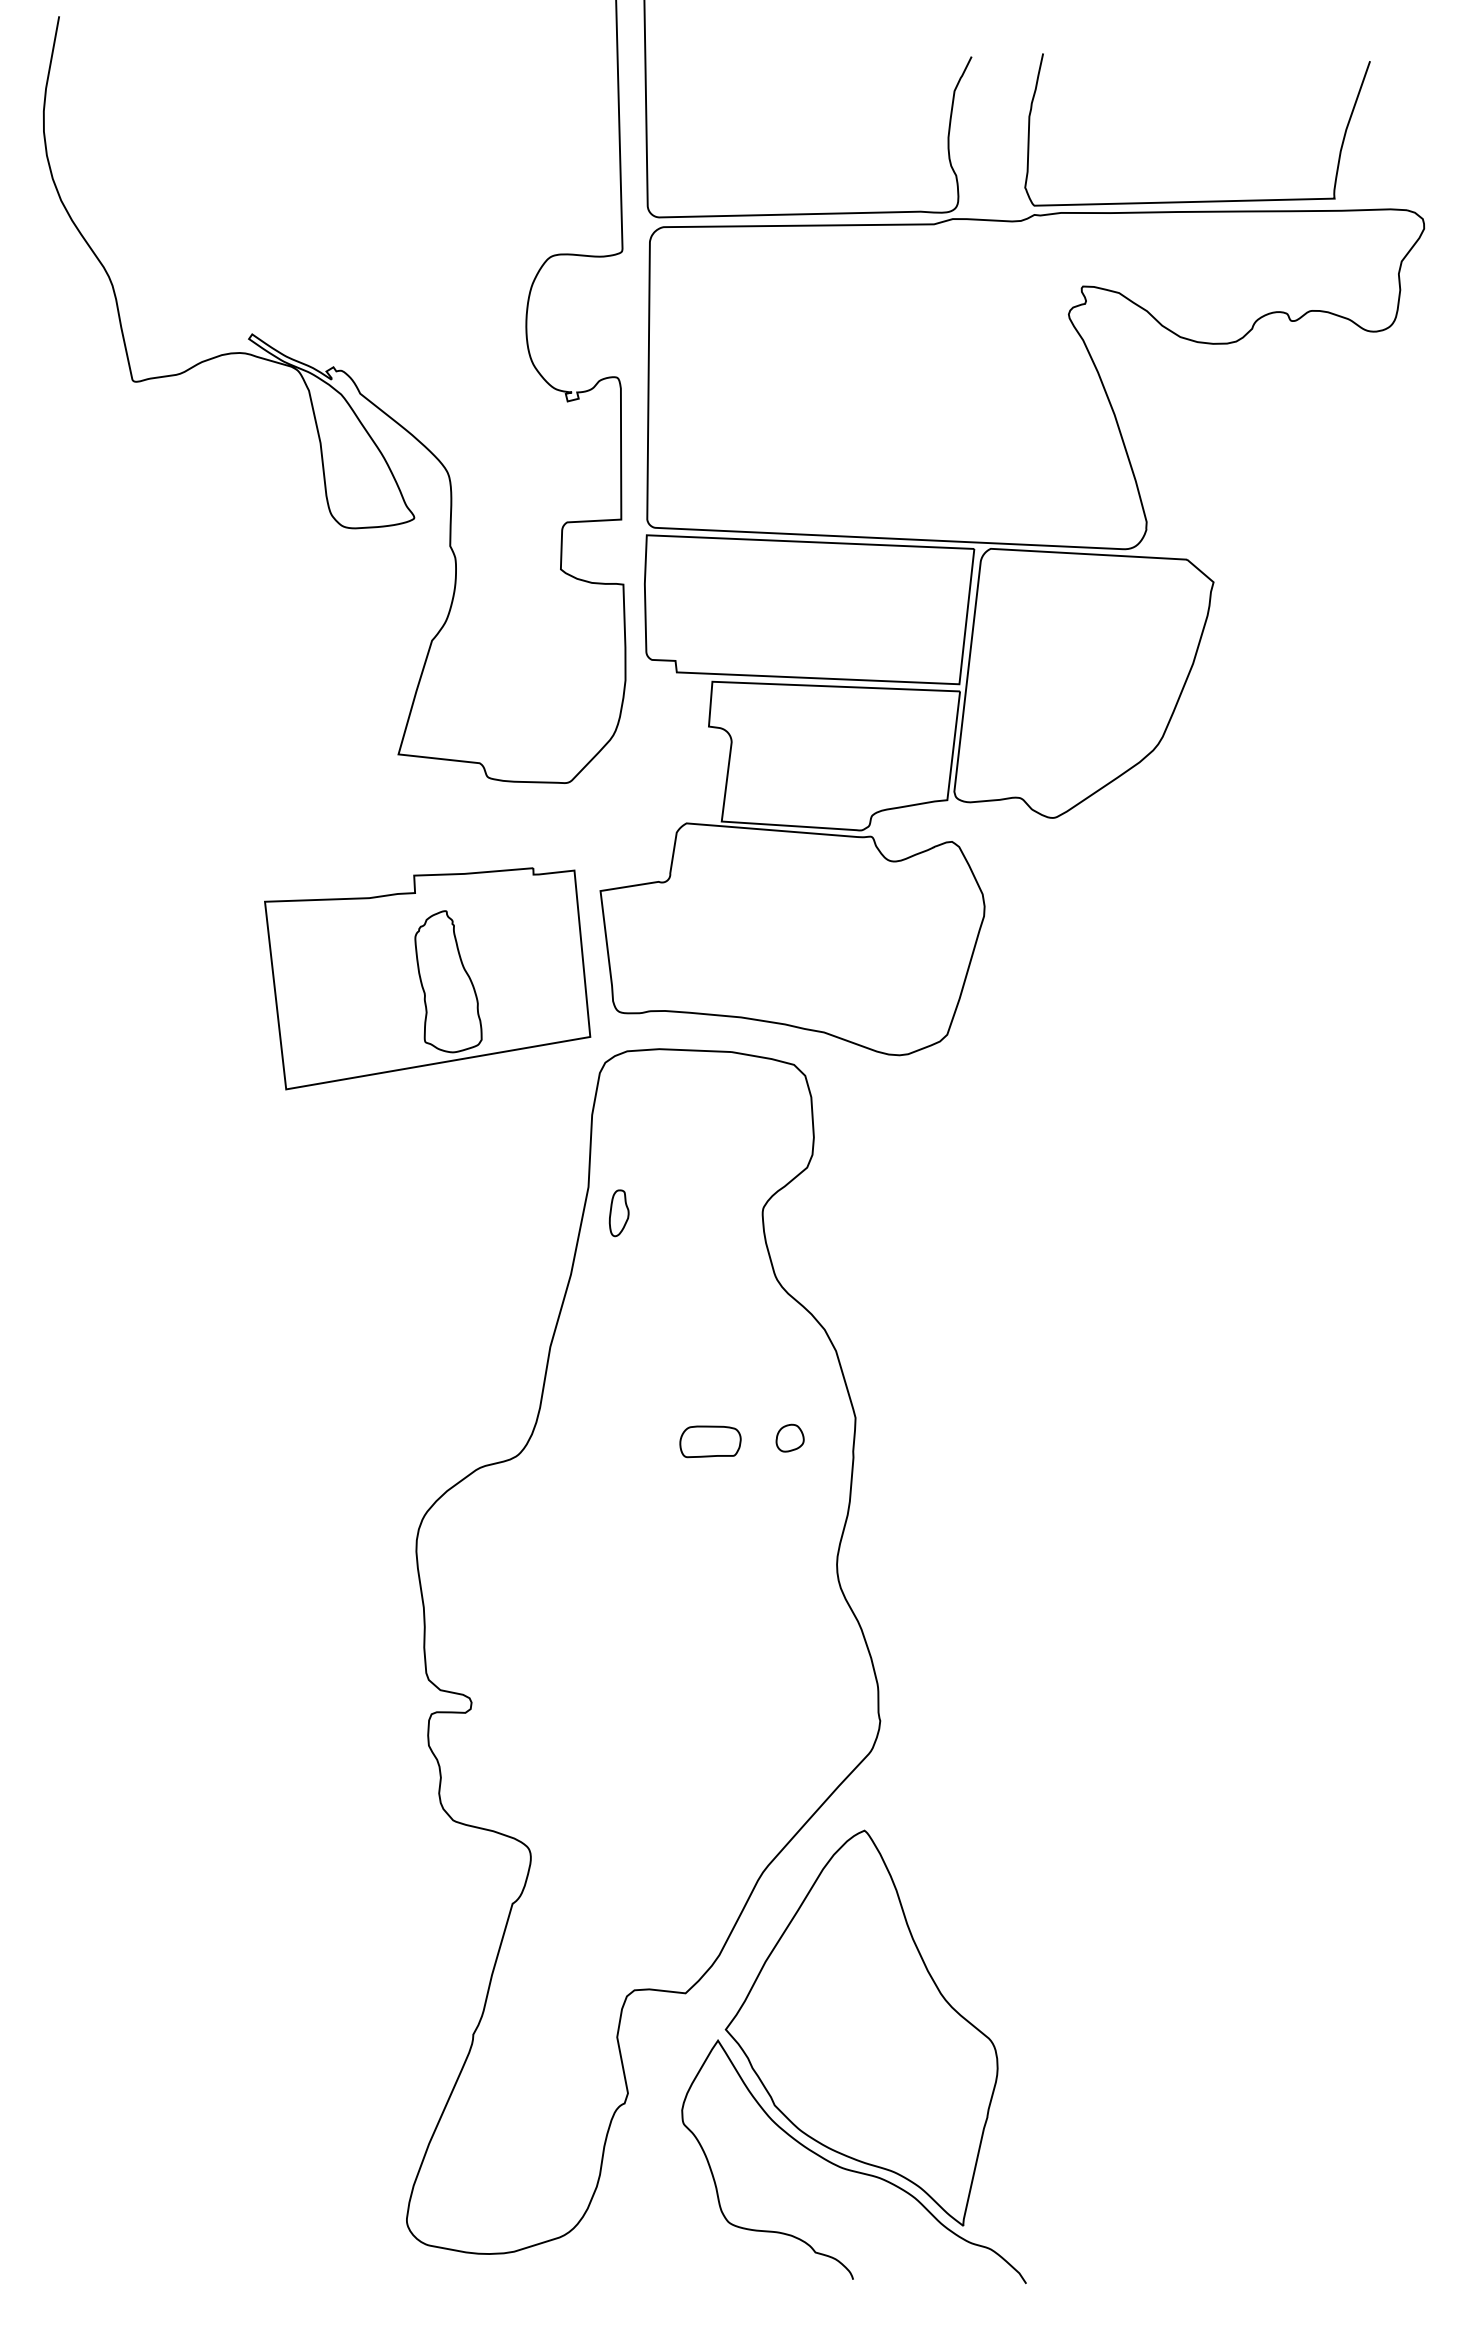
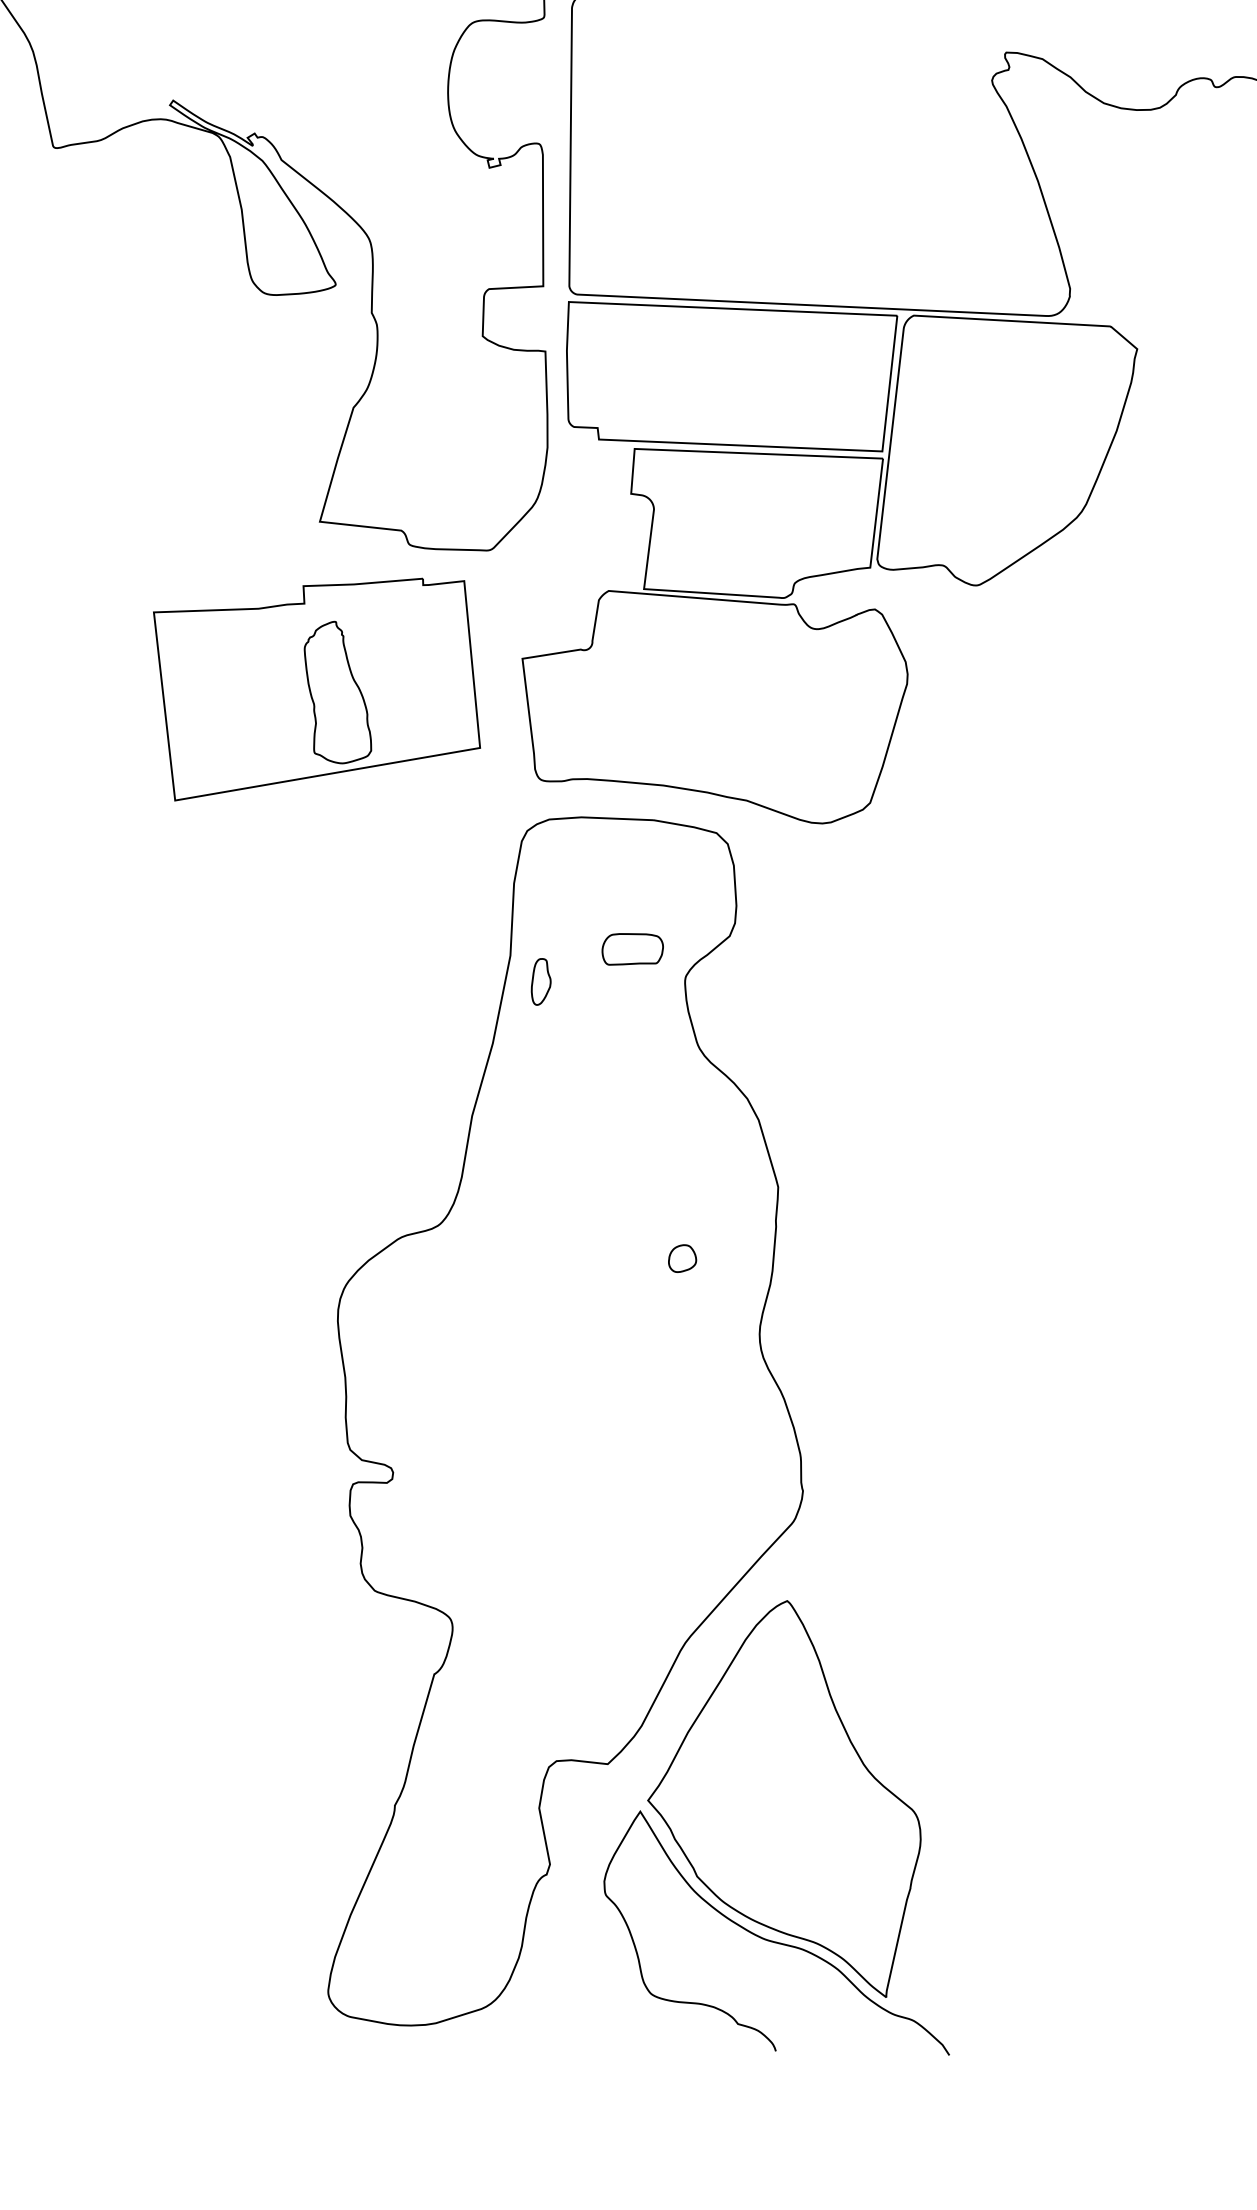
part: (427, 978) -> (316, 689), moved
part: (789, 1437) -> (681, 1257), moved
part: (710, 1441) -> (632, 949), moved

